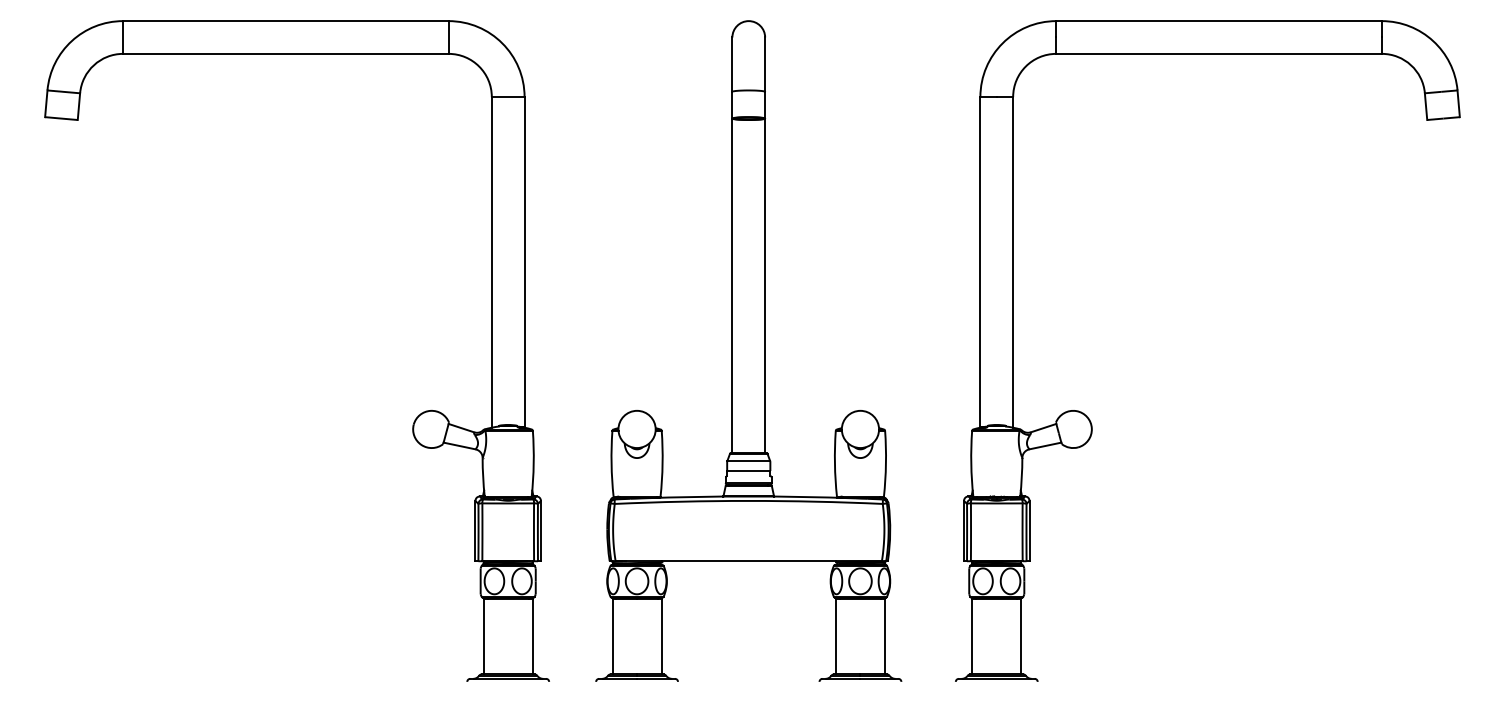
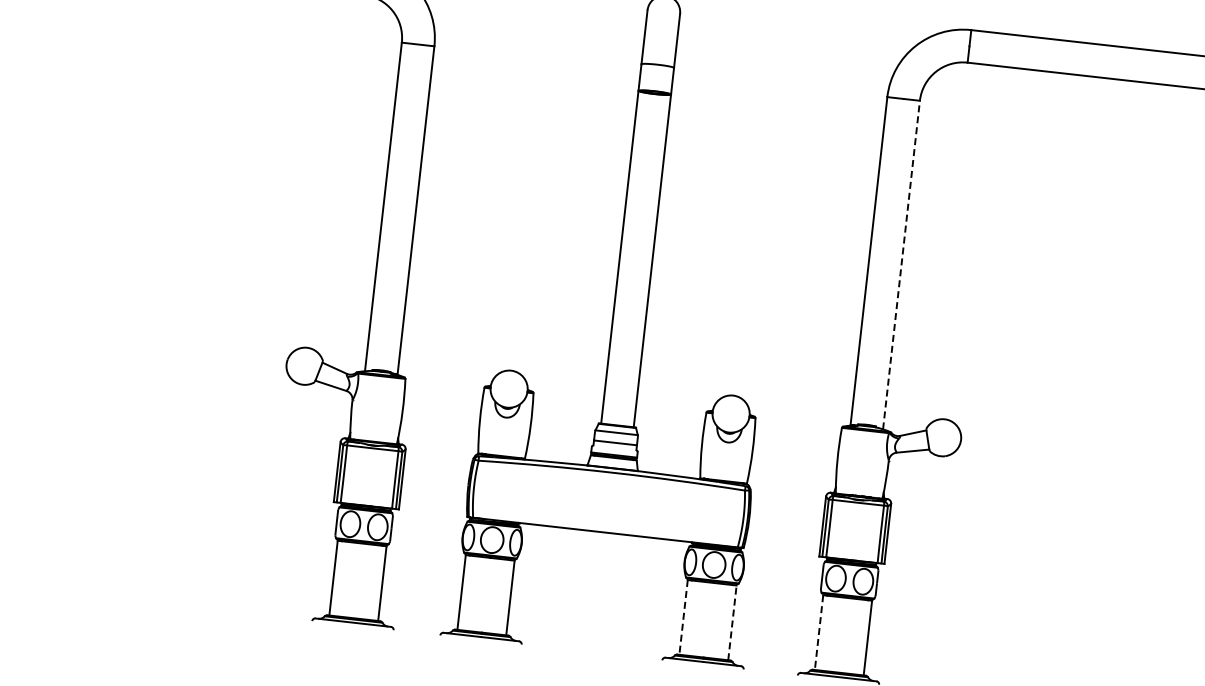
line: (1013, 261) -> (901, 264), solid -> dashed
line: (835, 636) -> (683, 617), solid -> dashed
line: (885, 636) -> (732, 622), solid -> dashed
line: (972, 636) -> (819, 632), solid -> dashed

